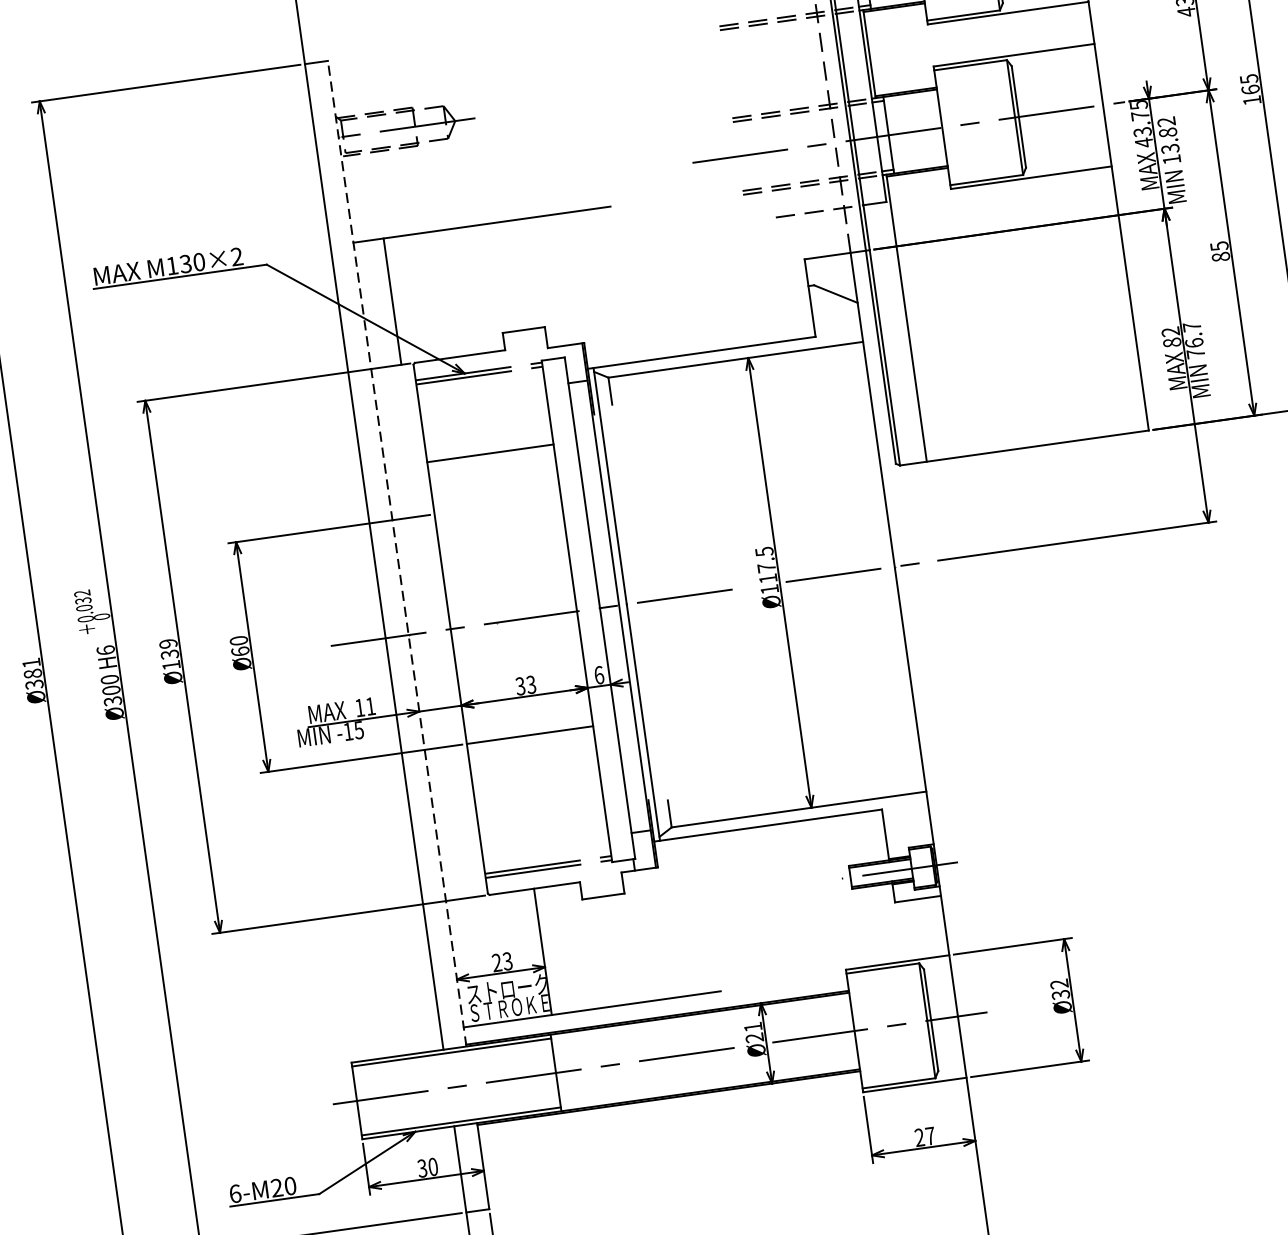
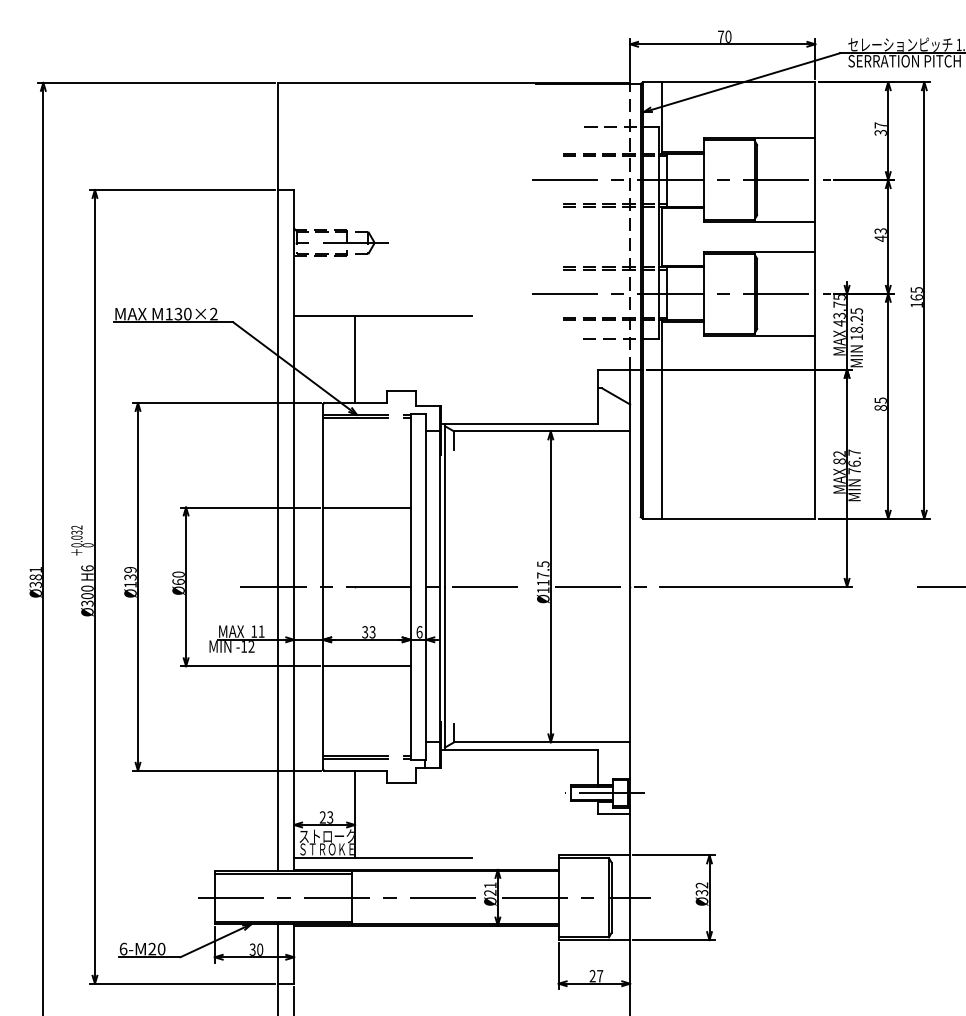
text: (1168, 135) -> (856, 320), 13.82 -> 18.25
line: (393, 301) -> (355, 359), moved
line: (489, 453) -> (366, 507), moved
line: (397, 553) -> (294, 530), dashed -> solid
text: (359, 729) -> (251, 646), -15 -> -12

